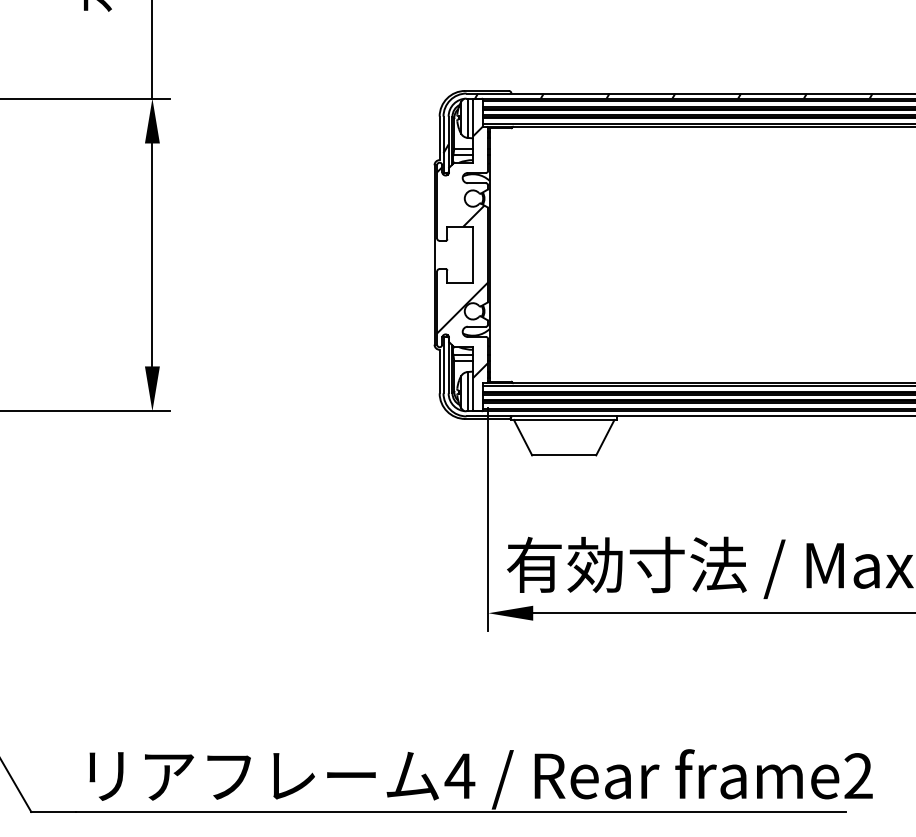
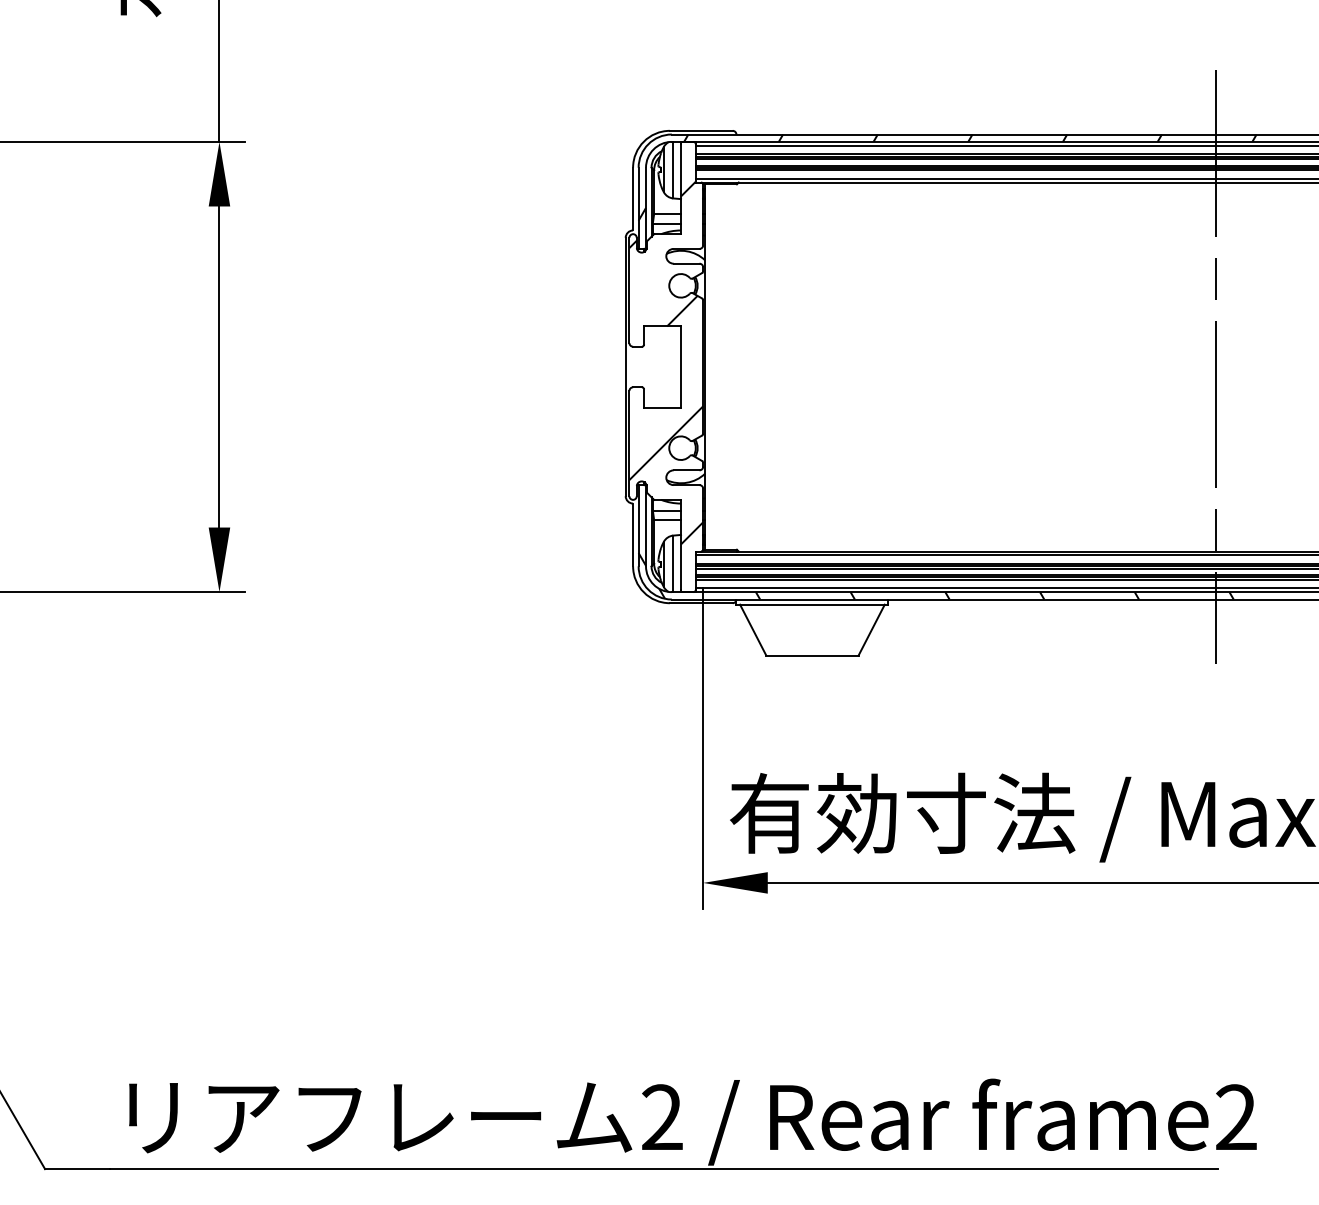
line: (844, 254) -> (1216, 366), added
hatch: (649, 400) -> (935, 576), added
text: (459, 775) -> (661, 1116), 4 -> 2

